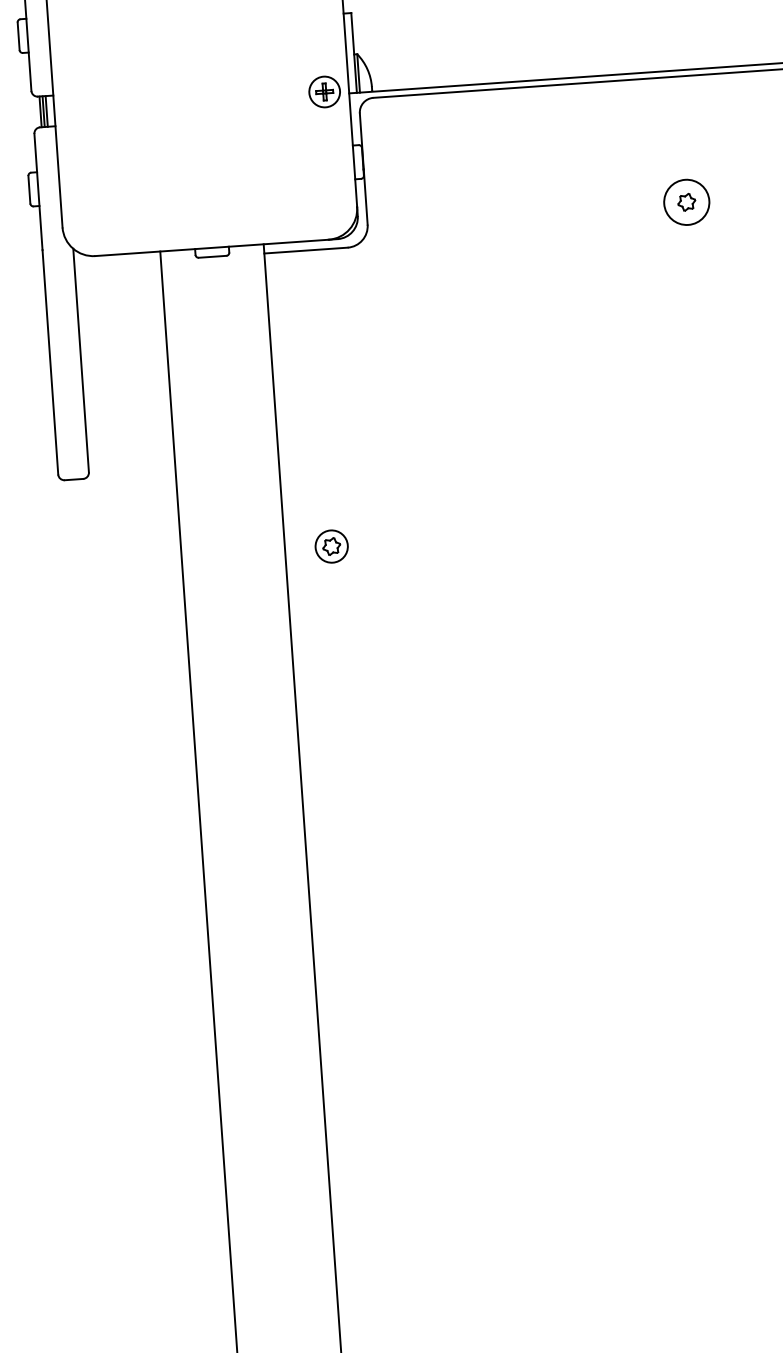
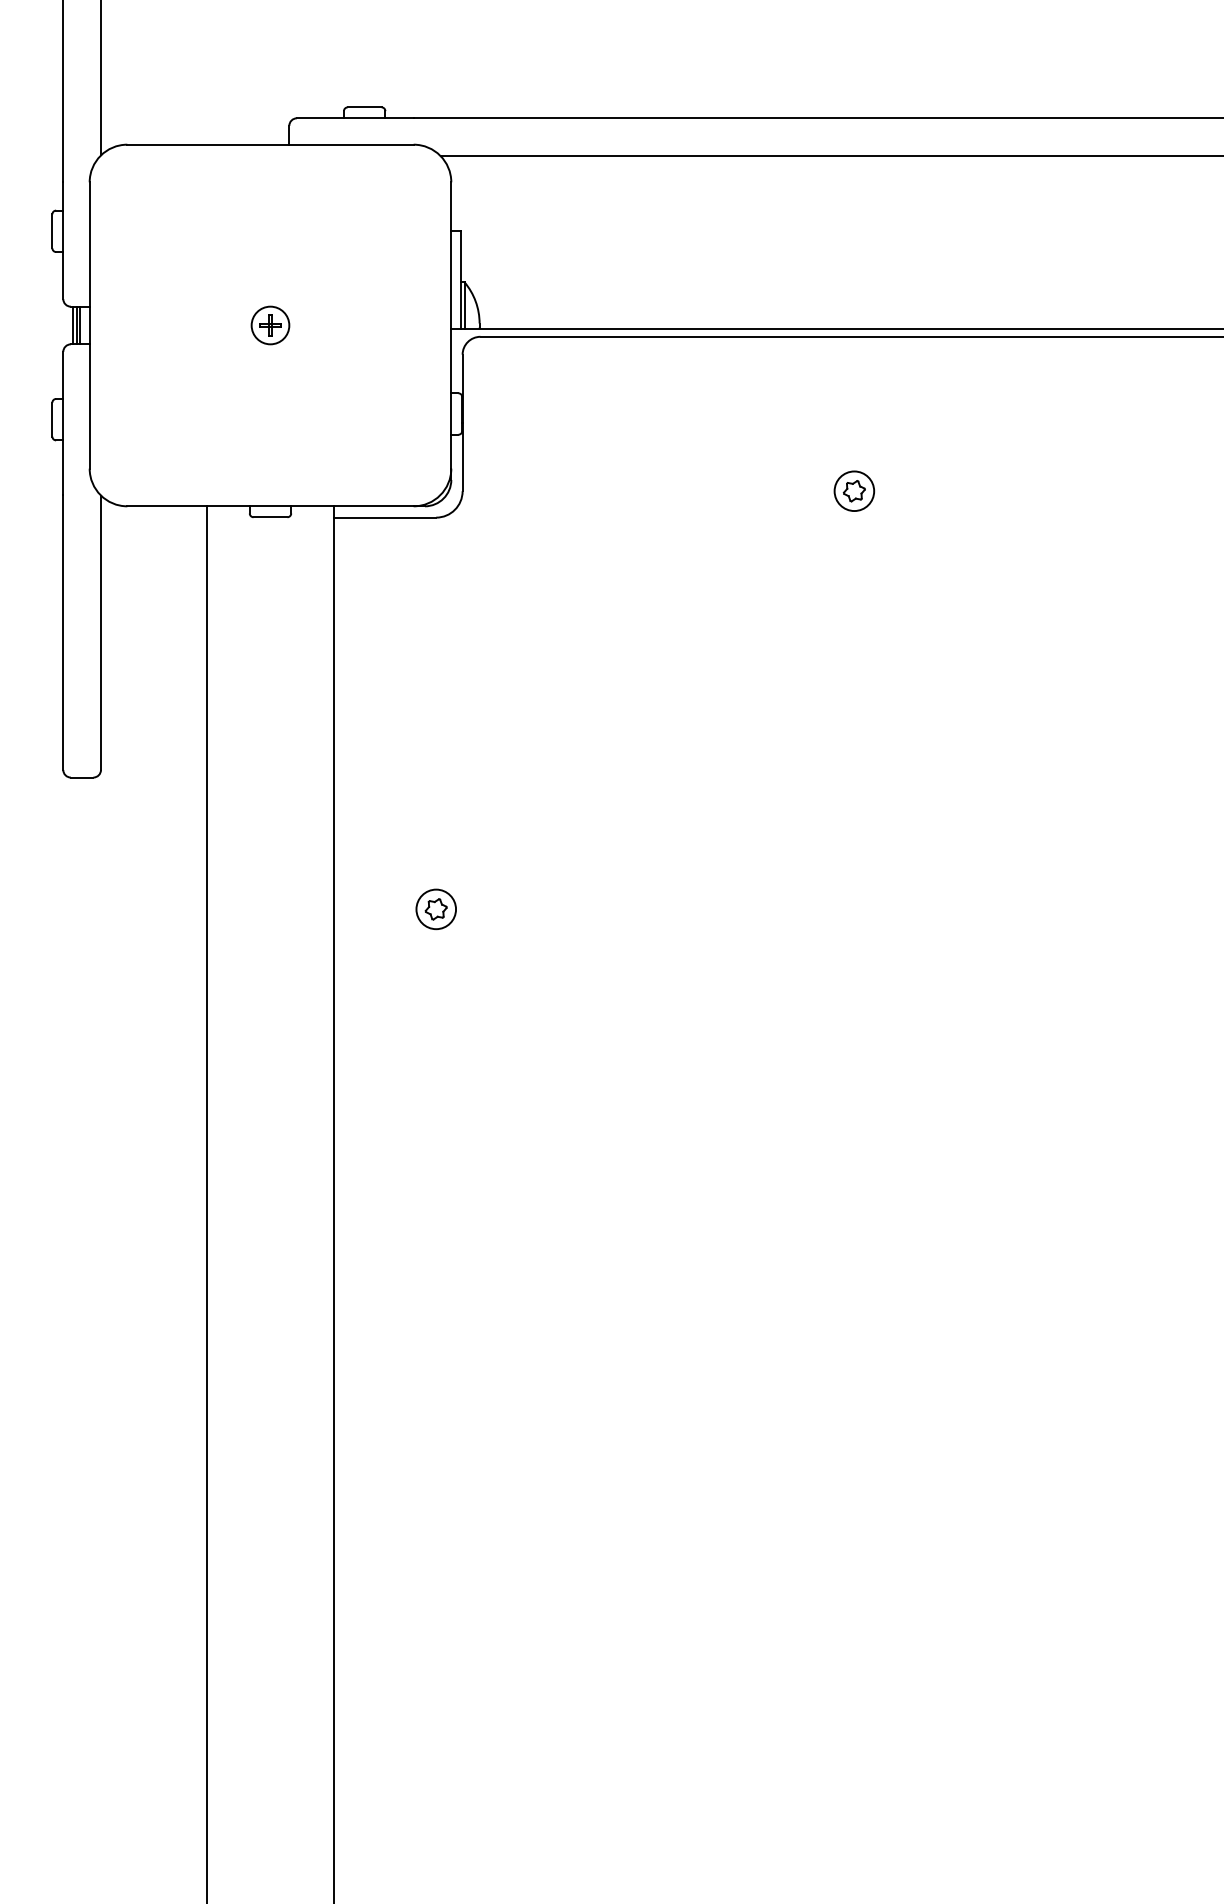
part: (324, 92) -> (270, 325), moved
circle: (686, 202) -> (854, 491), size x0.71
part: (331, 546) -> (435, 909), moved

